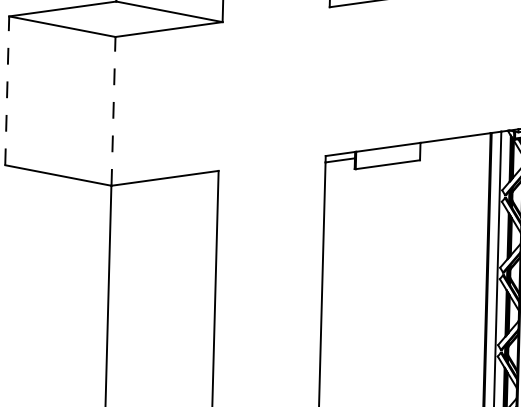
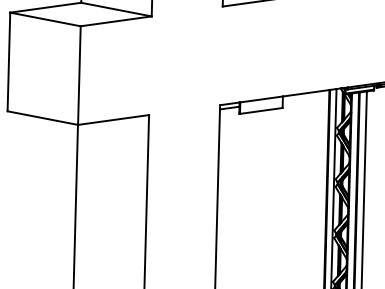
line: (6, 90) -> (8, 61), dashed -> solid
line: (113, 111) -> (79, 75), dashed -> solid

